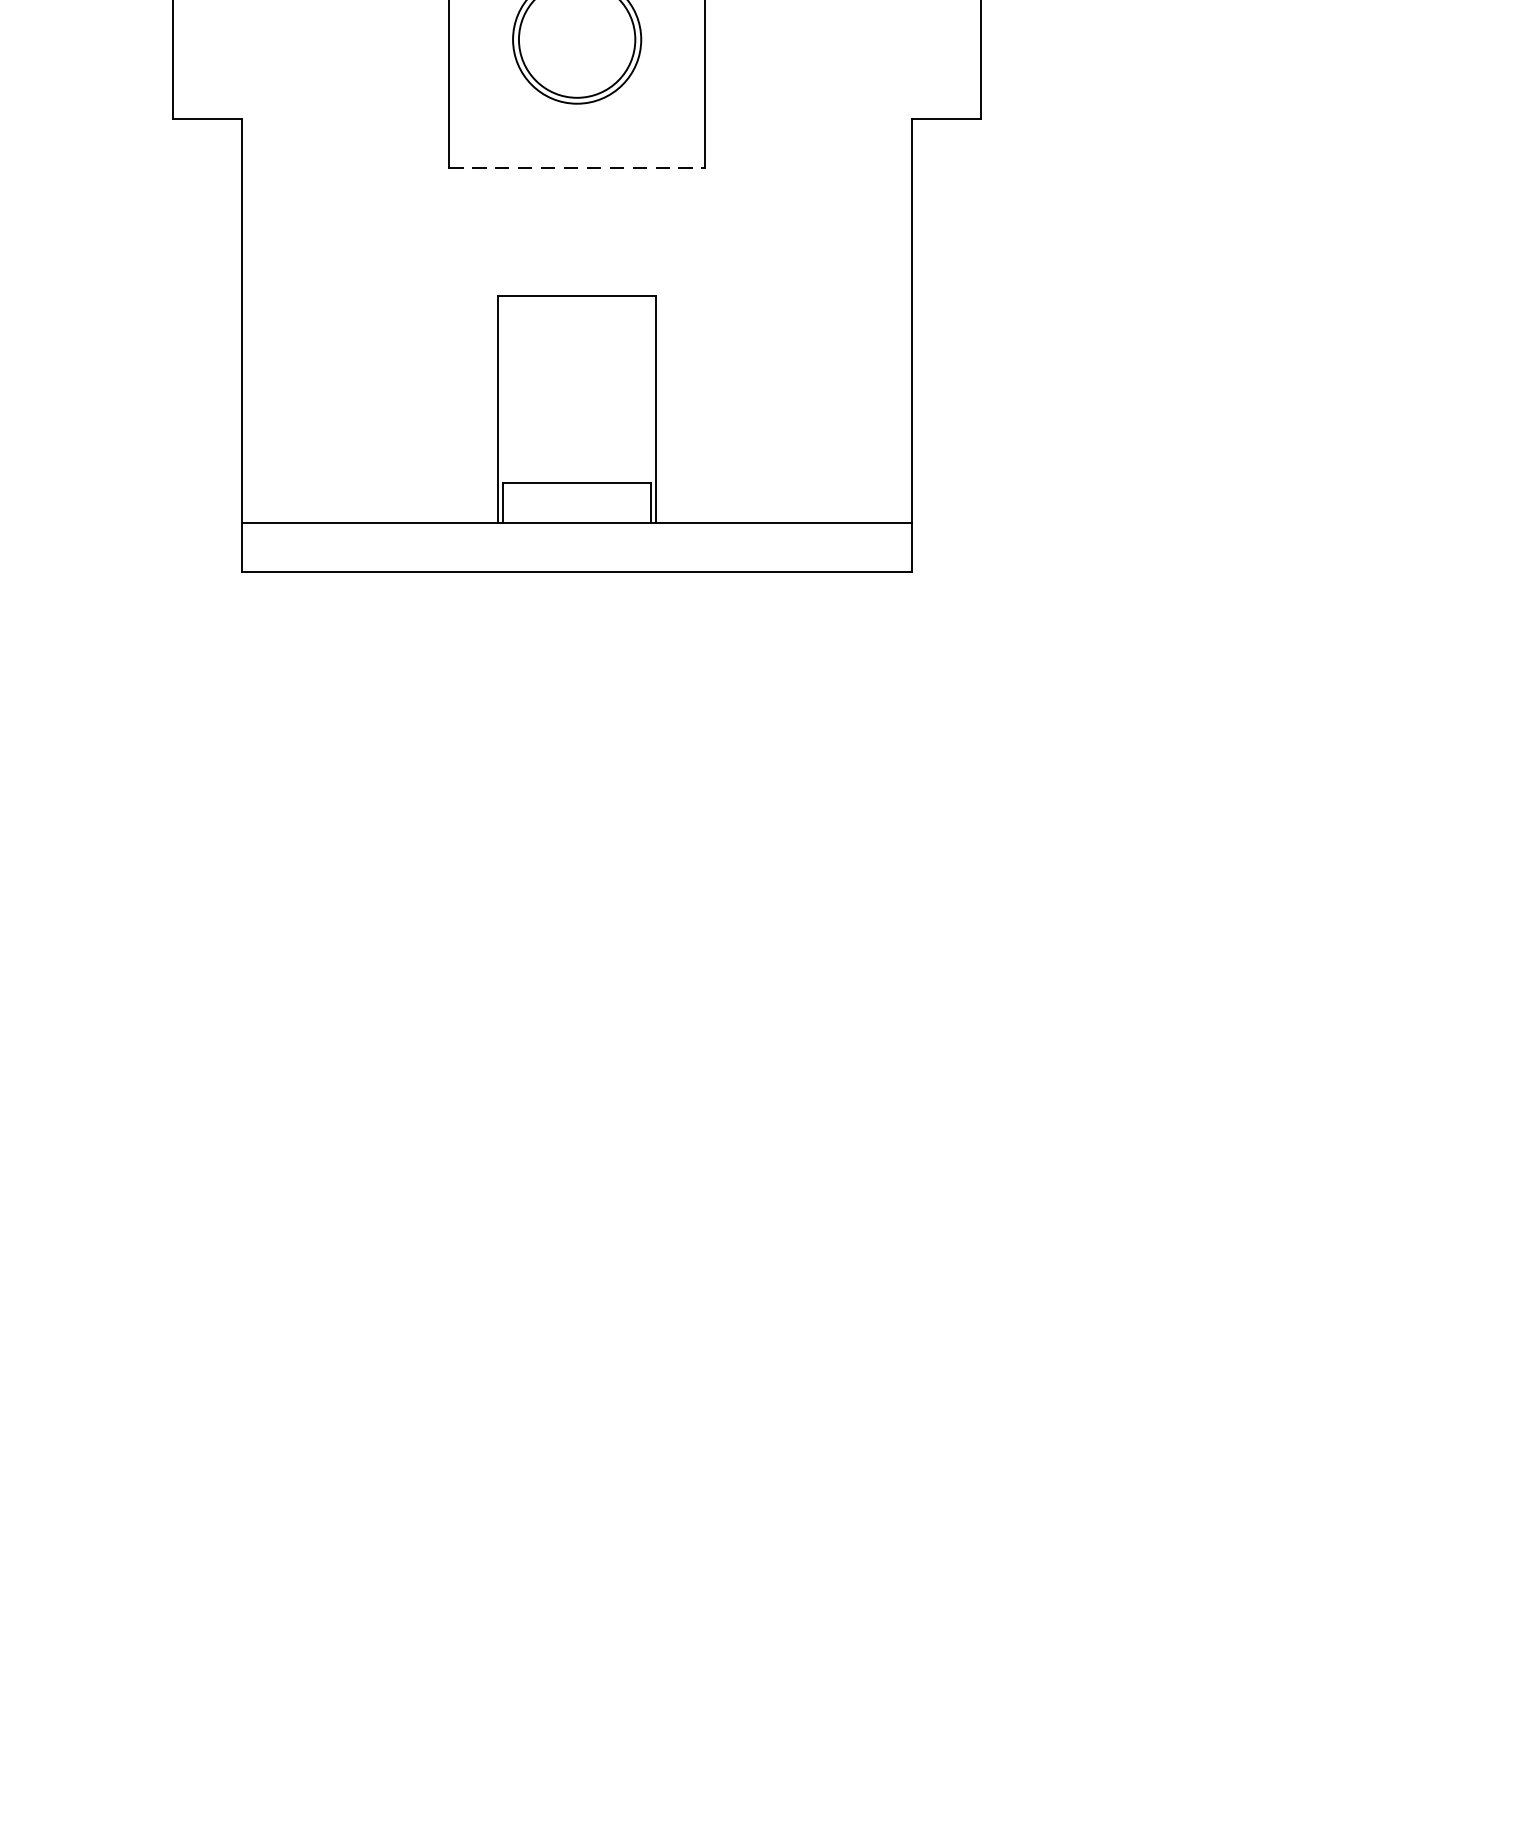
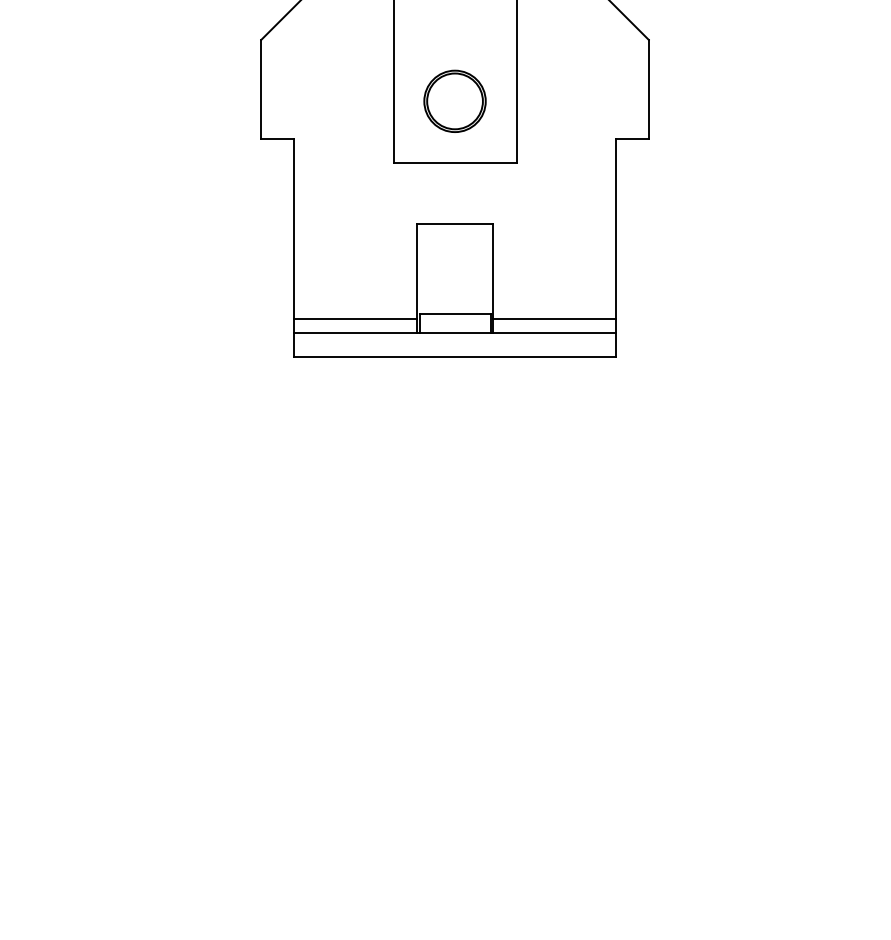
line: (578, 167) -> (455, 162), dashed -> solid
line: (369, 492) -> (355, 318), added
line: (782, 492) -> (553, 318), added

